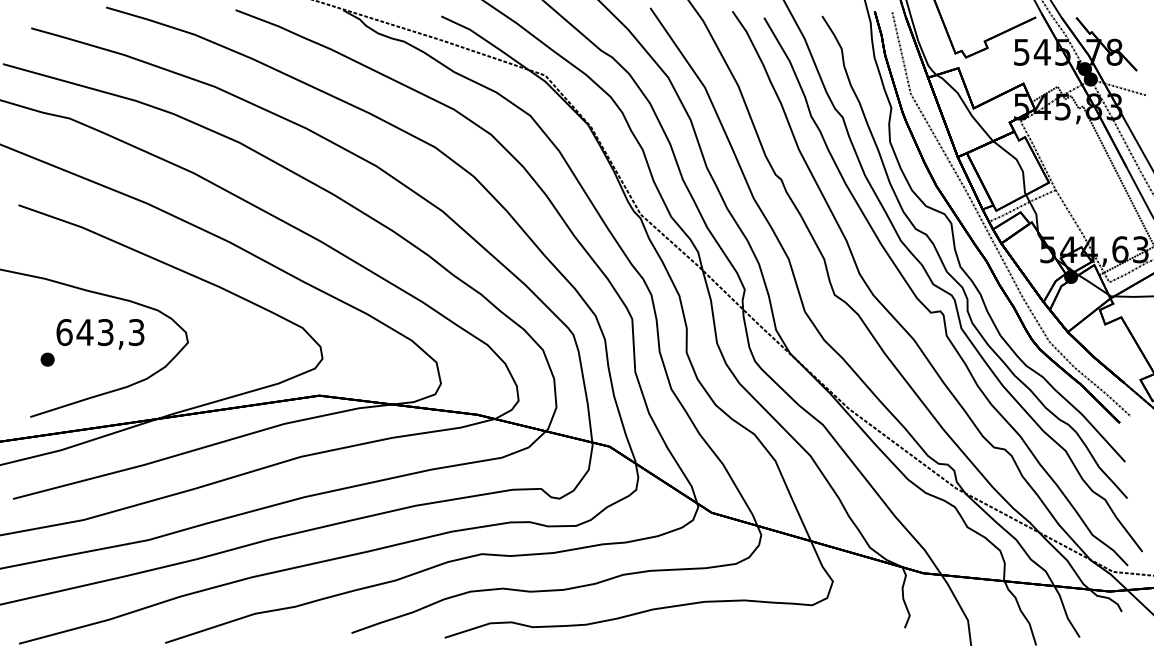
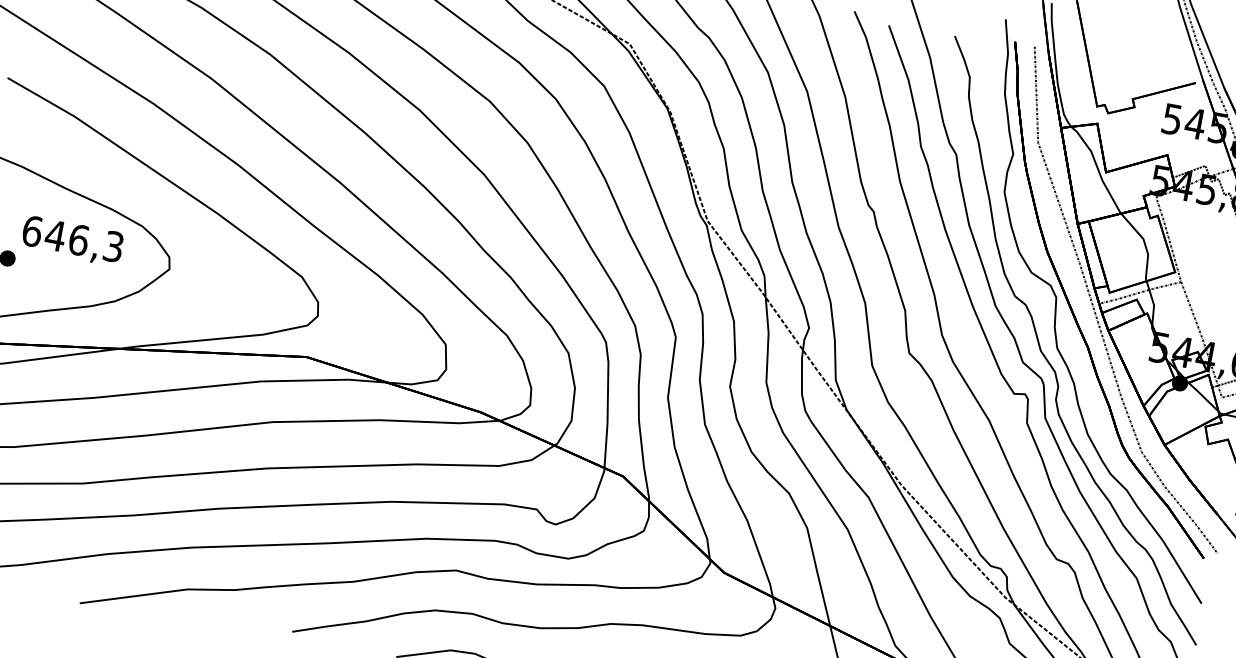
text: (105, 332) -> (78, 240), 643,3 -> 646,3

